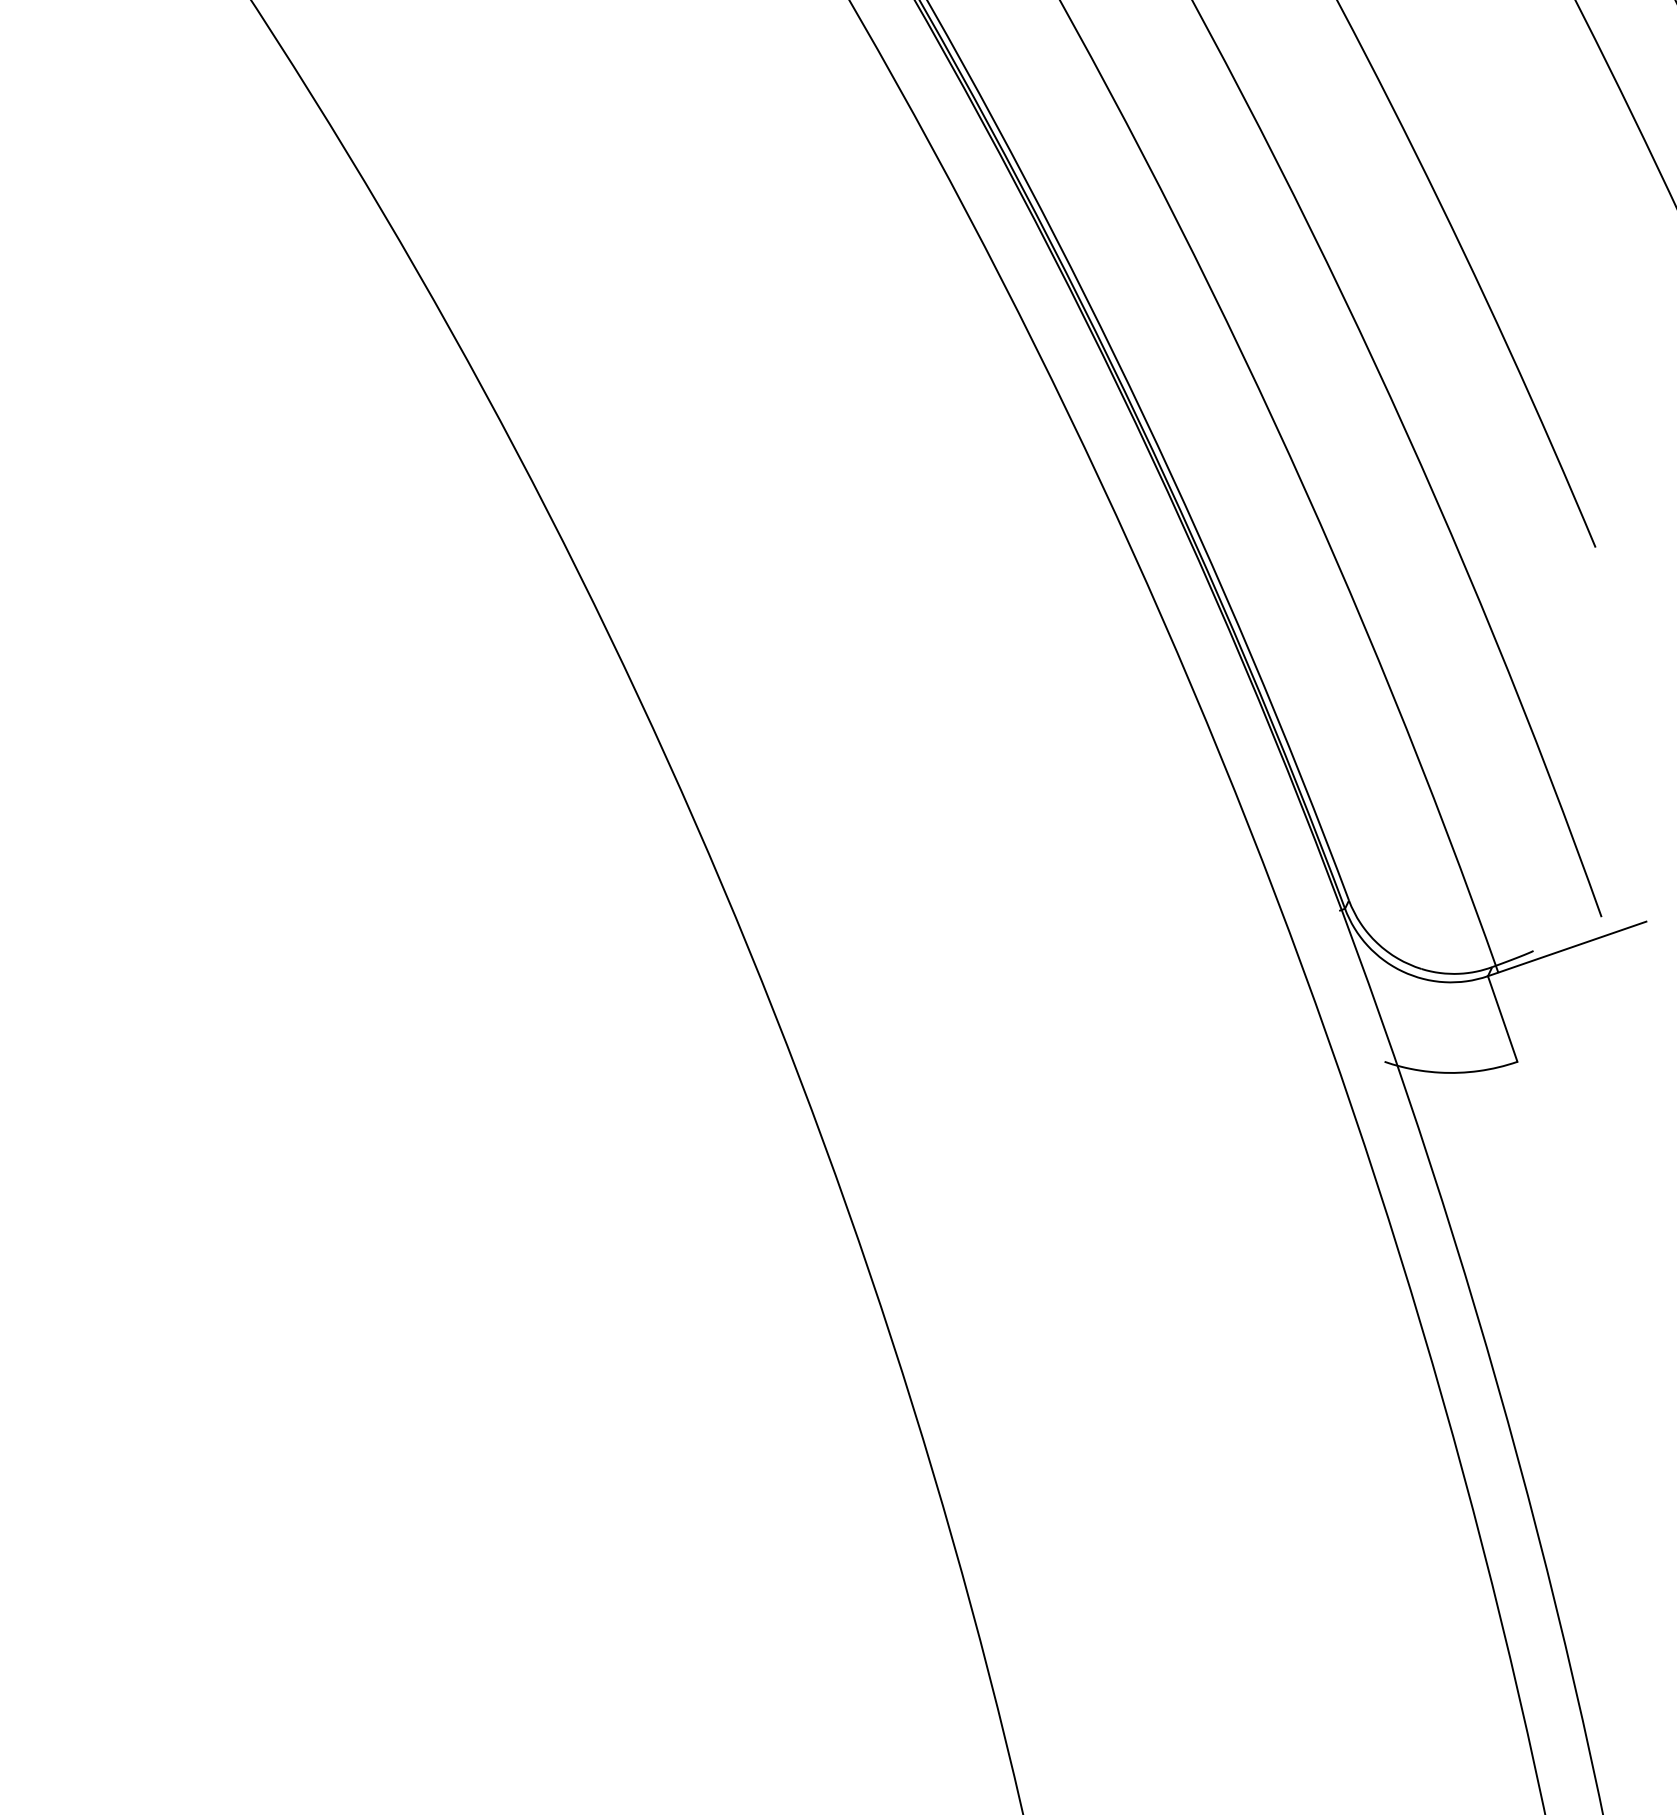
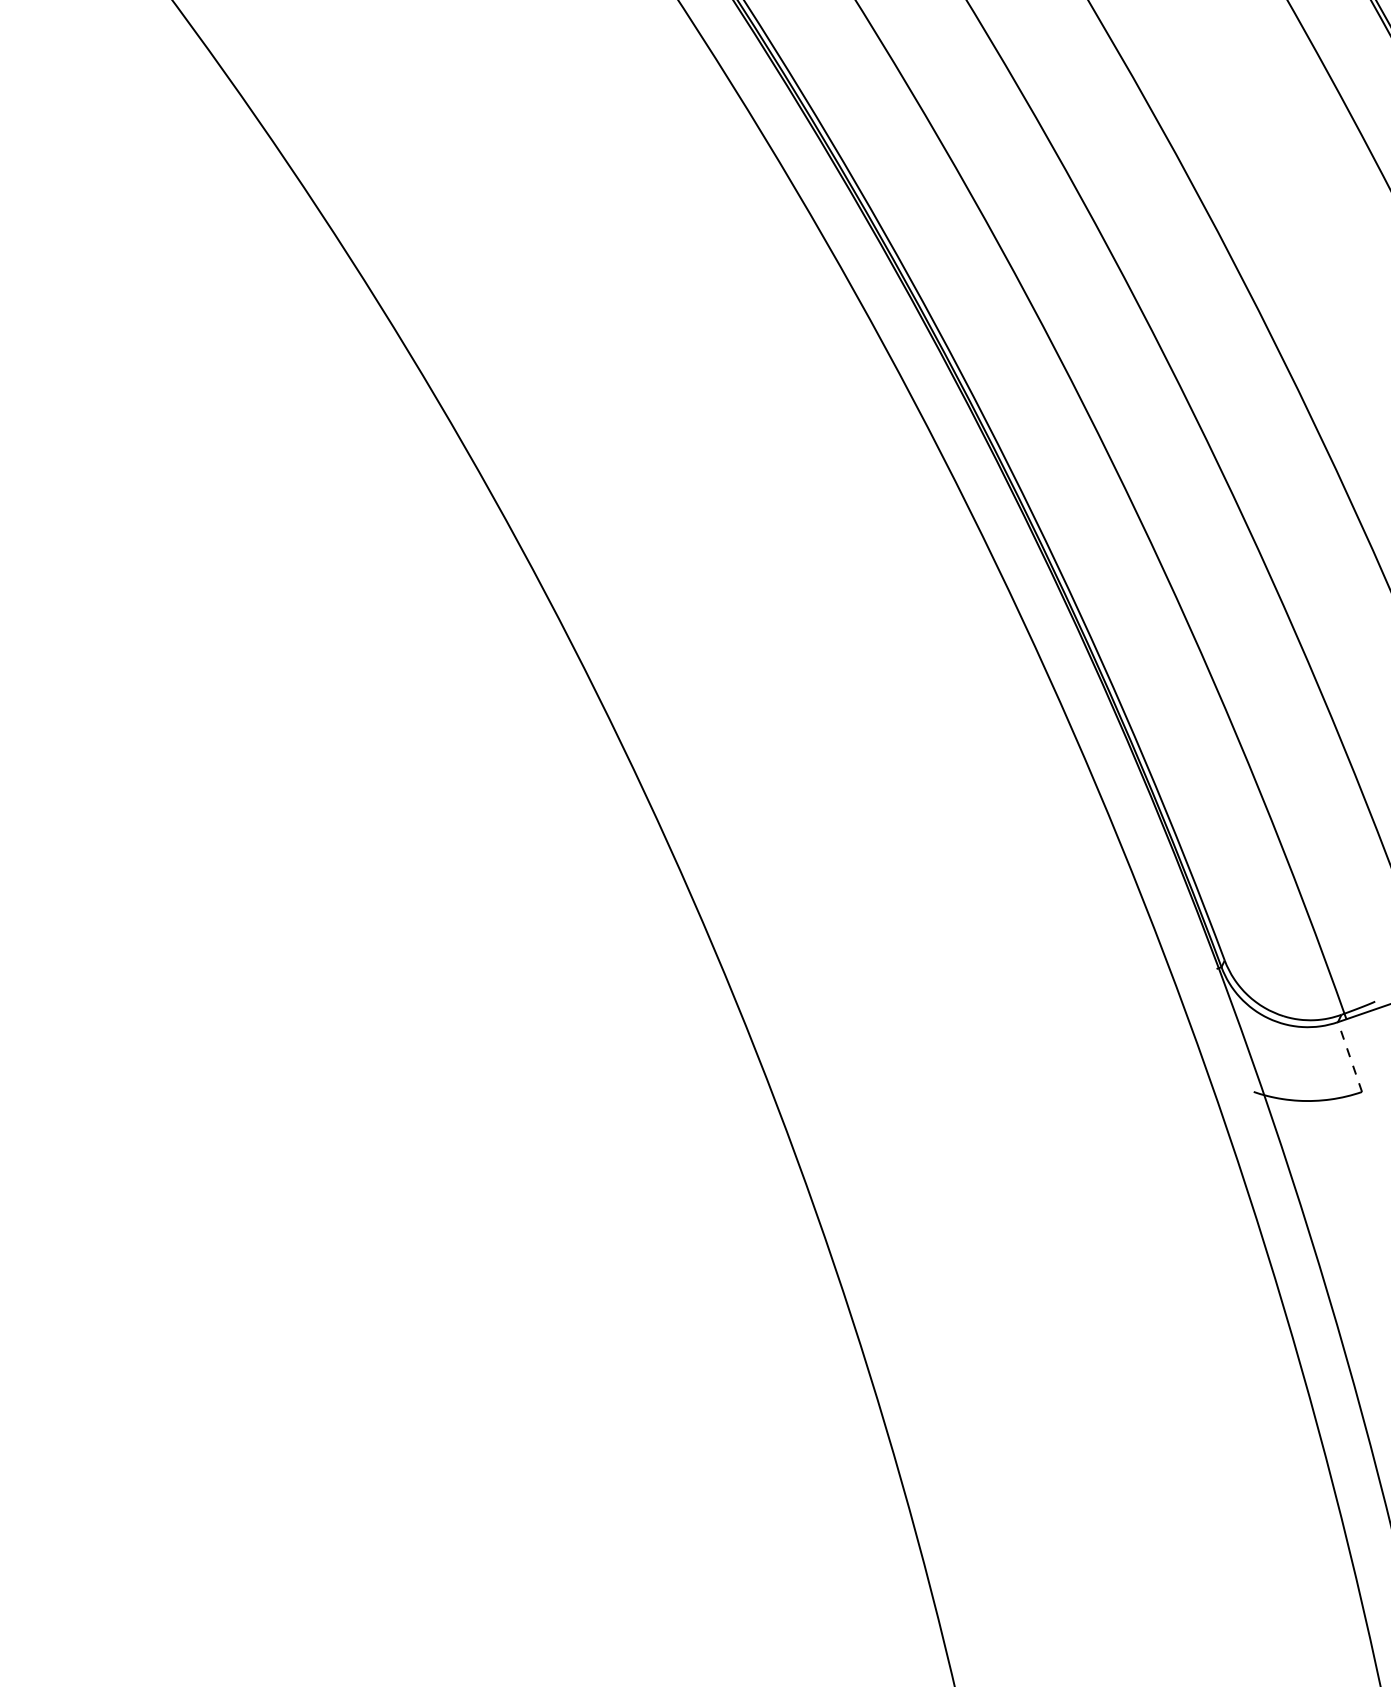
line: (1503, 1019) -> (1350, 1057), solid -> dashed

